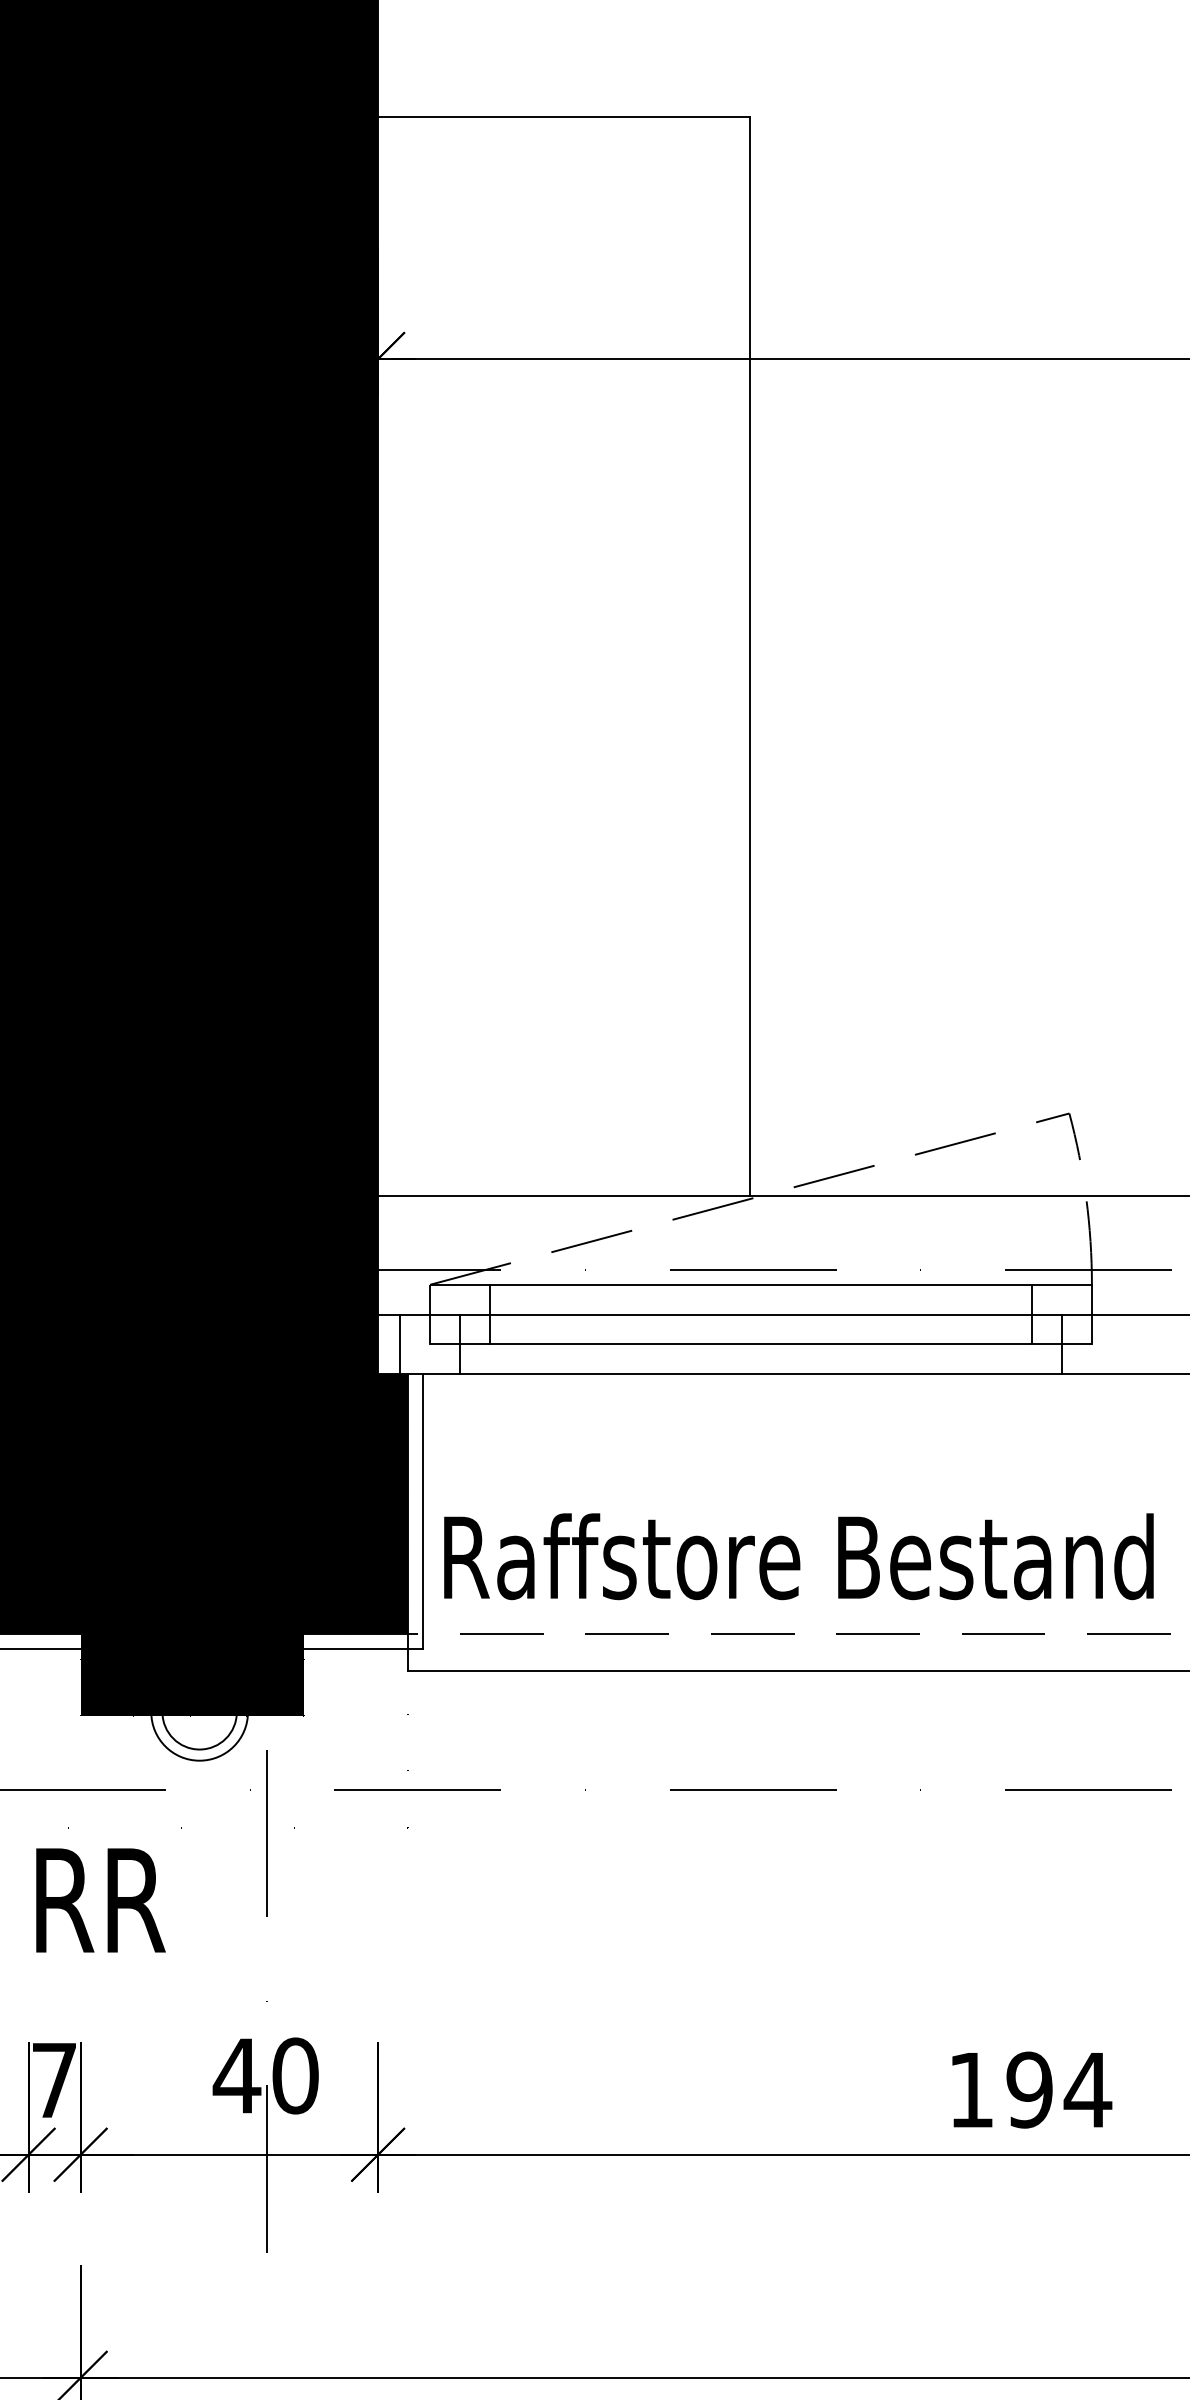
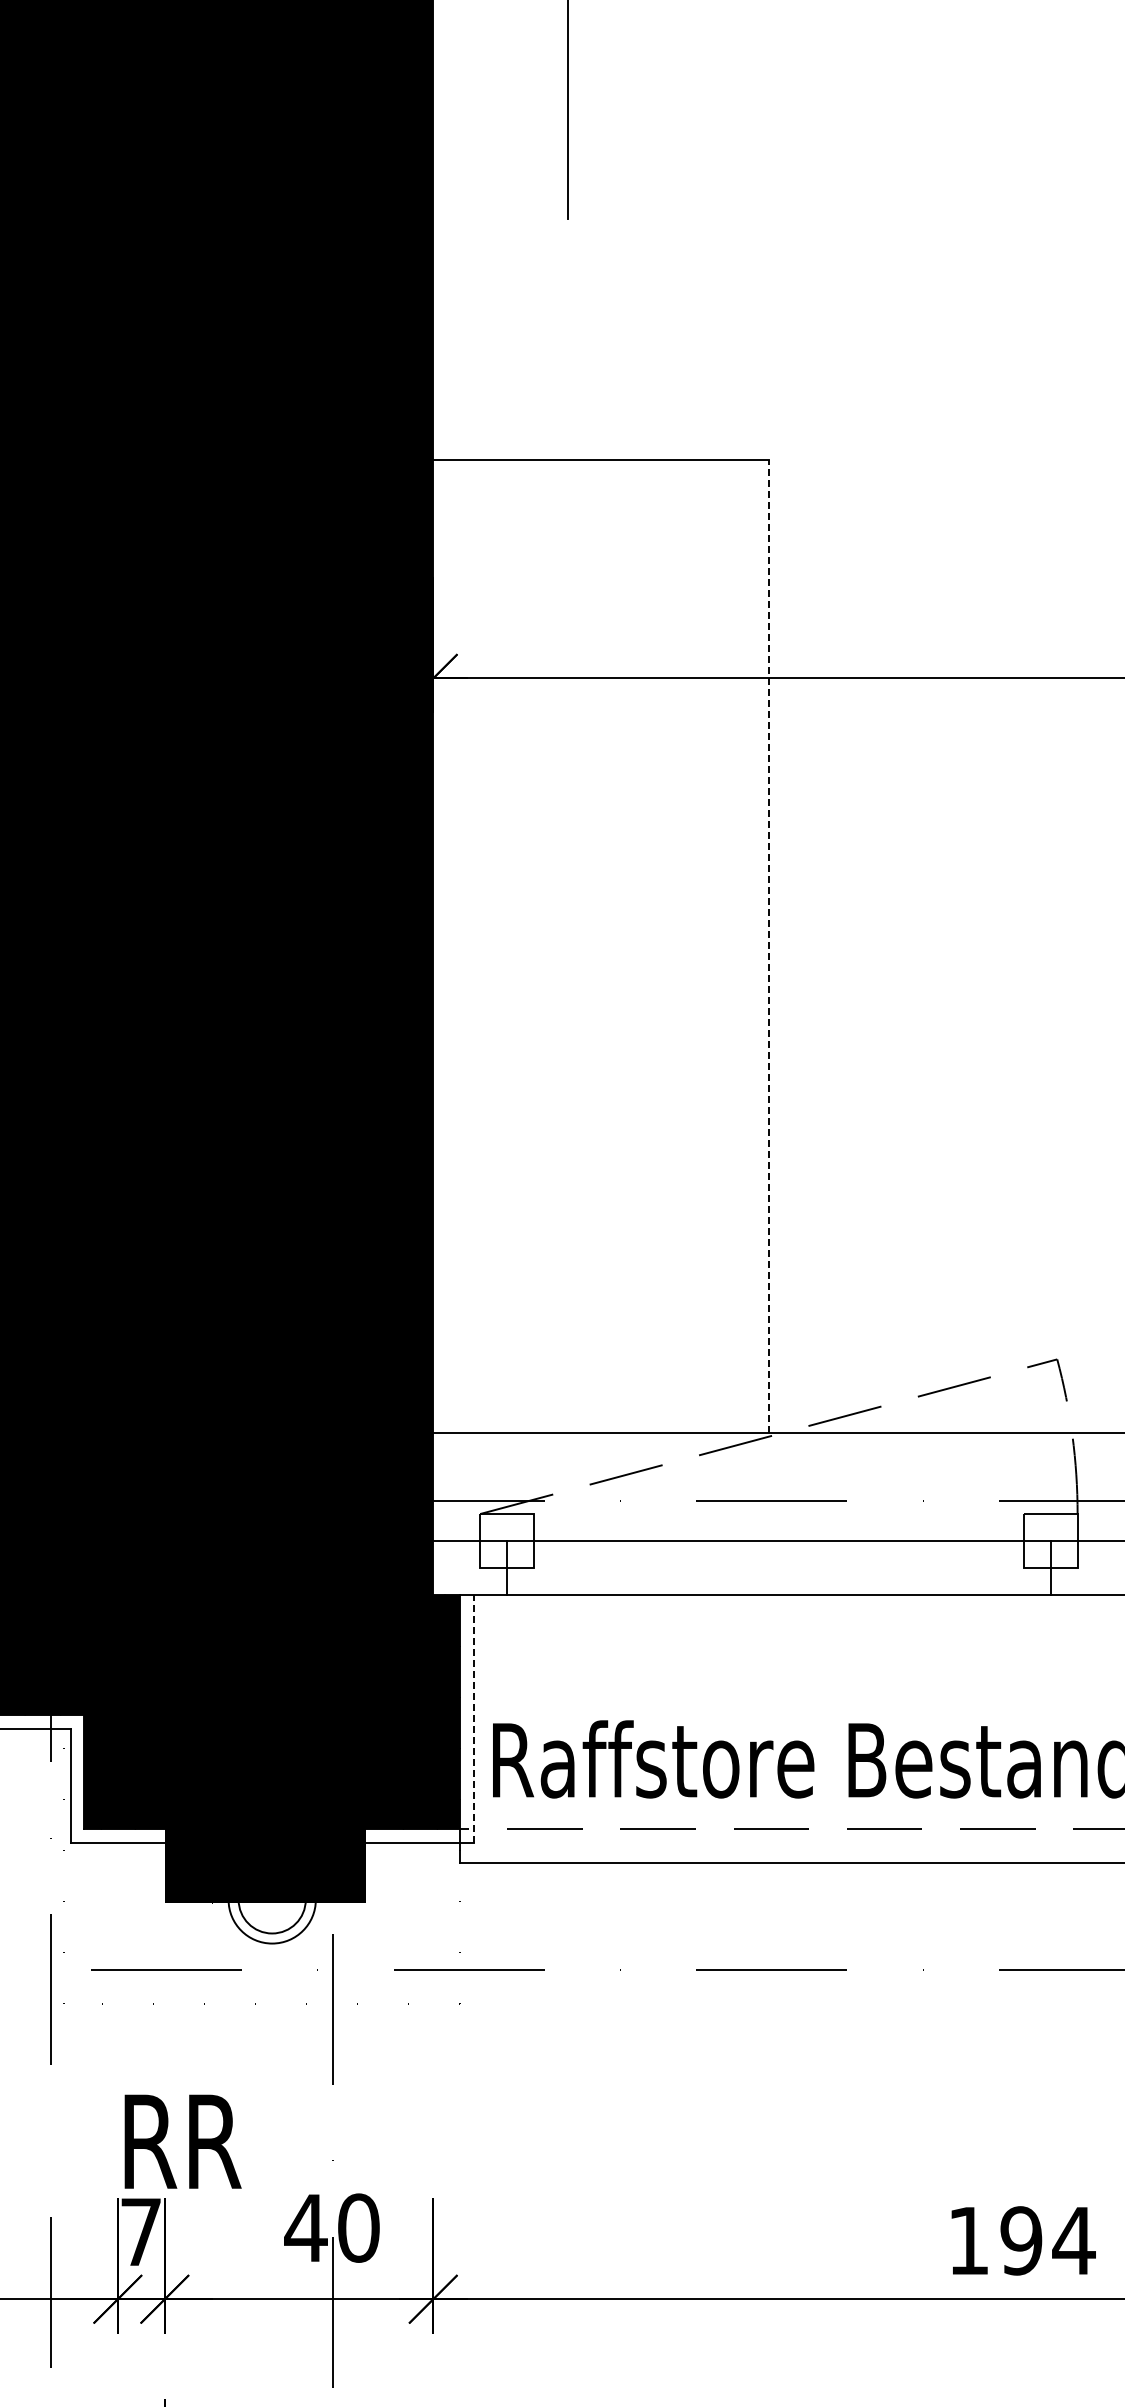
line: (749, 656) -> (768, 946), solid -> dashed
line: (760, 1285) -> (778, 1514), removed
line: (400, 1344) -> (453, 1567), removed
line: (760, 1344) -> (778, 1567), removed
line: (422, 1511) -> (473, 1718), solid -> dashed
text: (100, 1900) -> (182, 2141), moved

